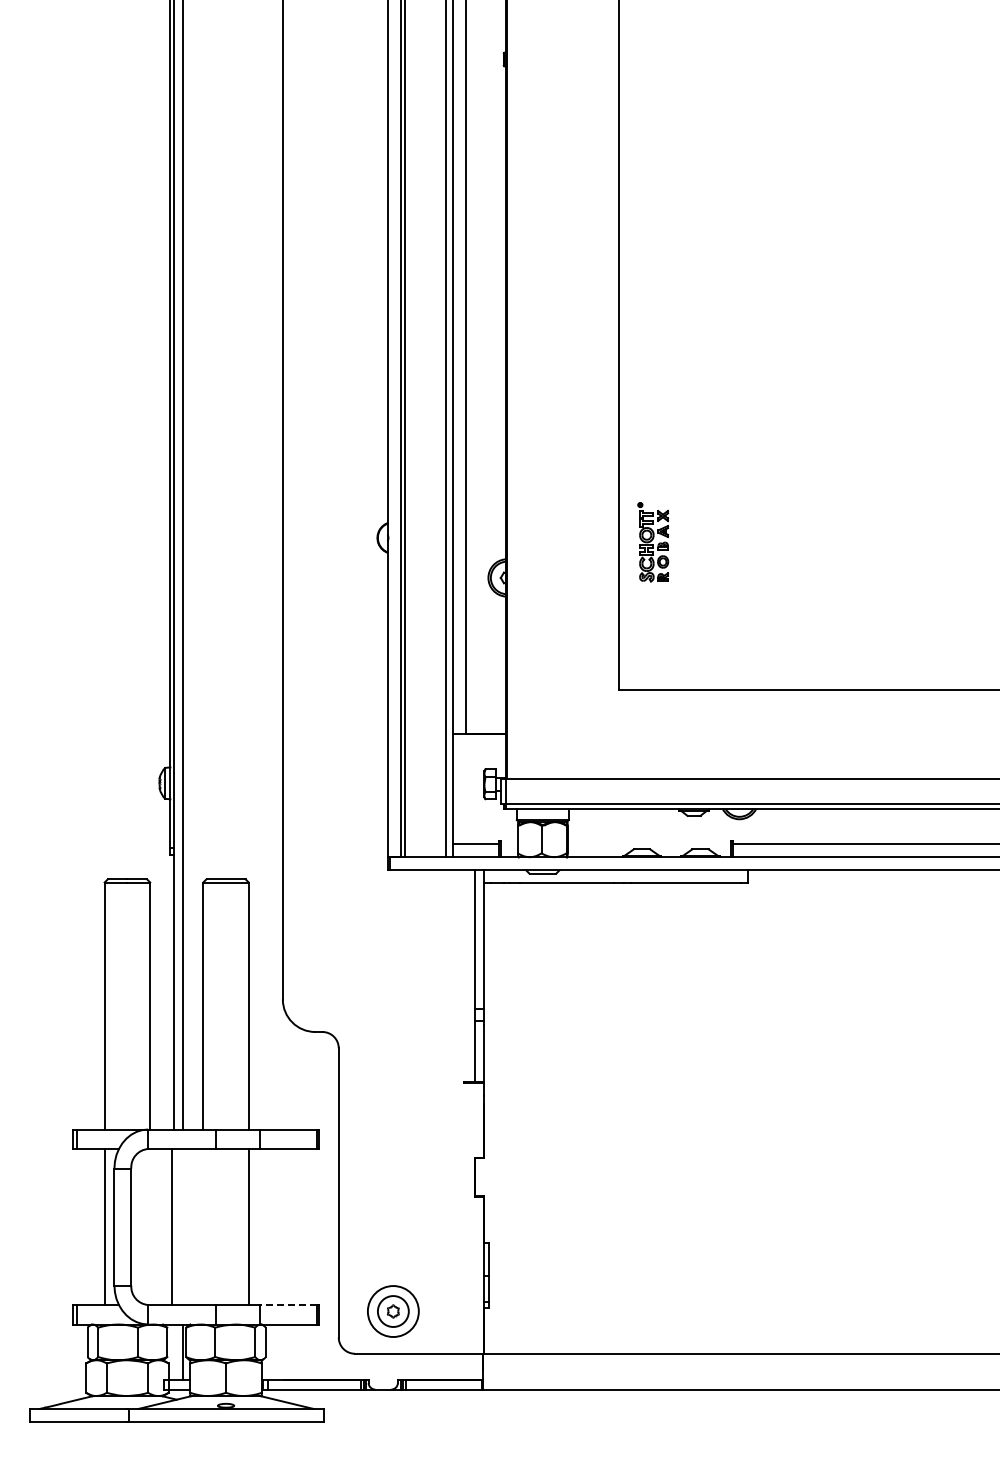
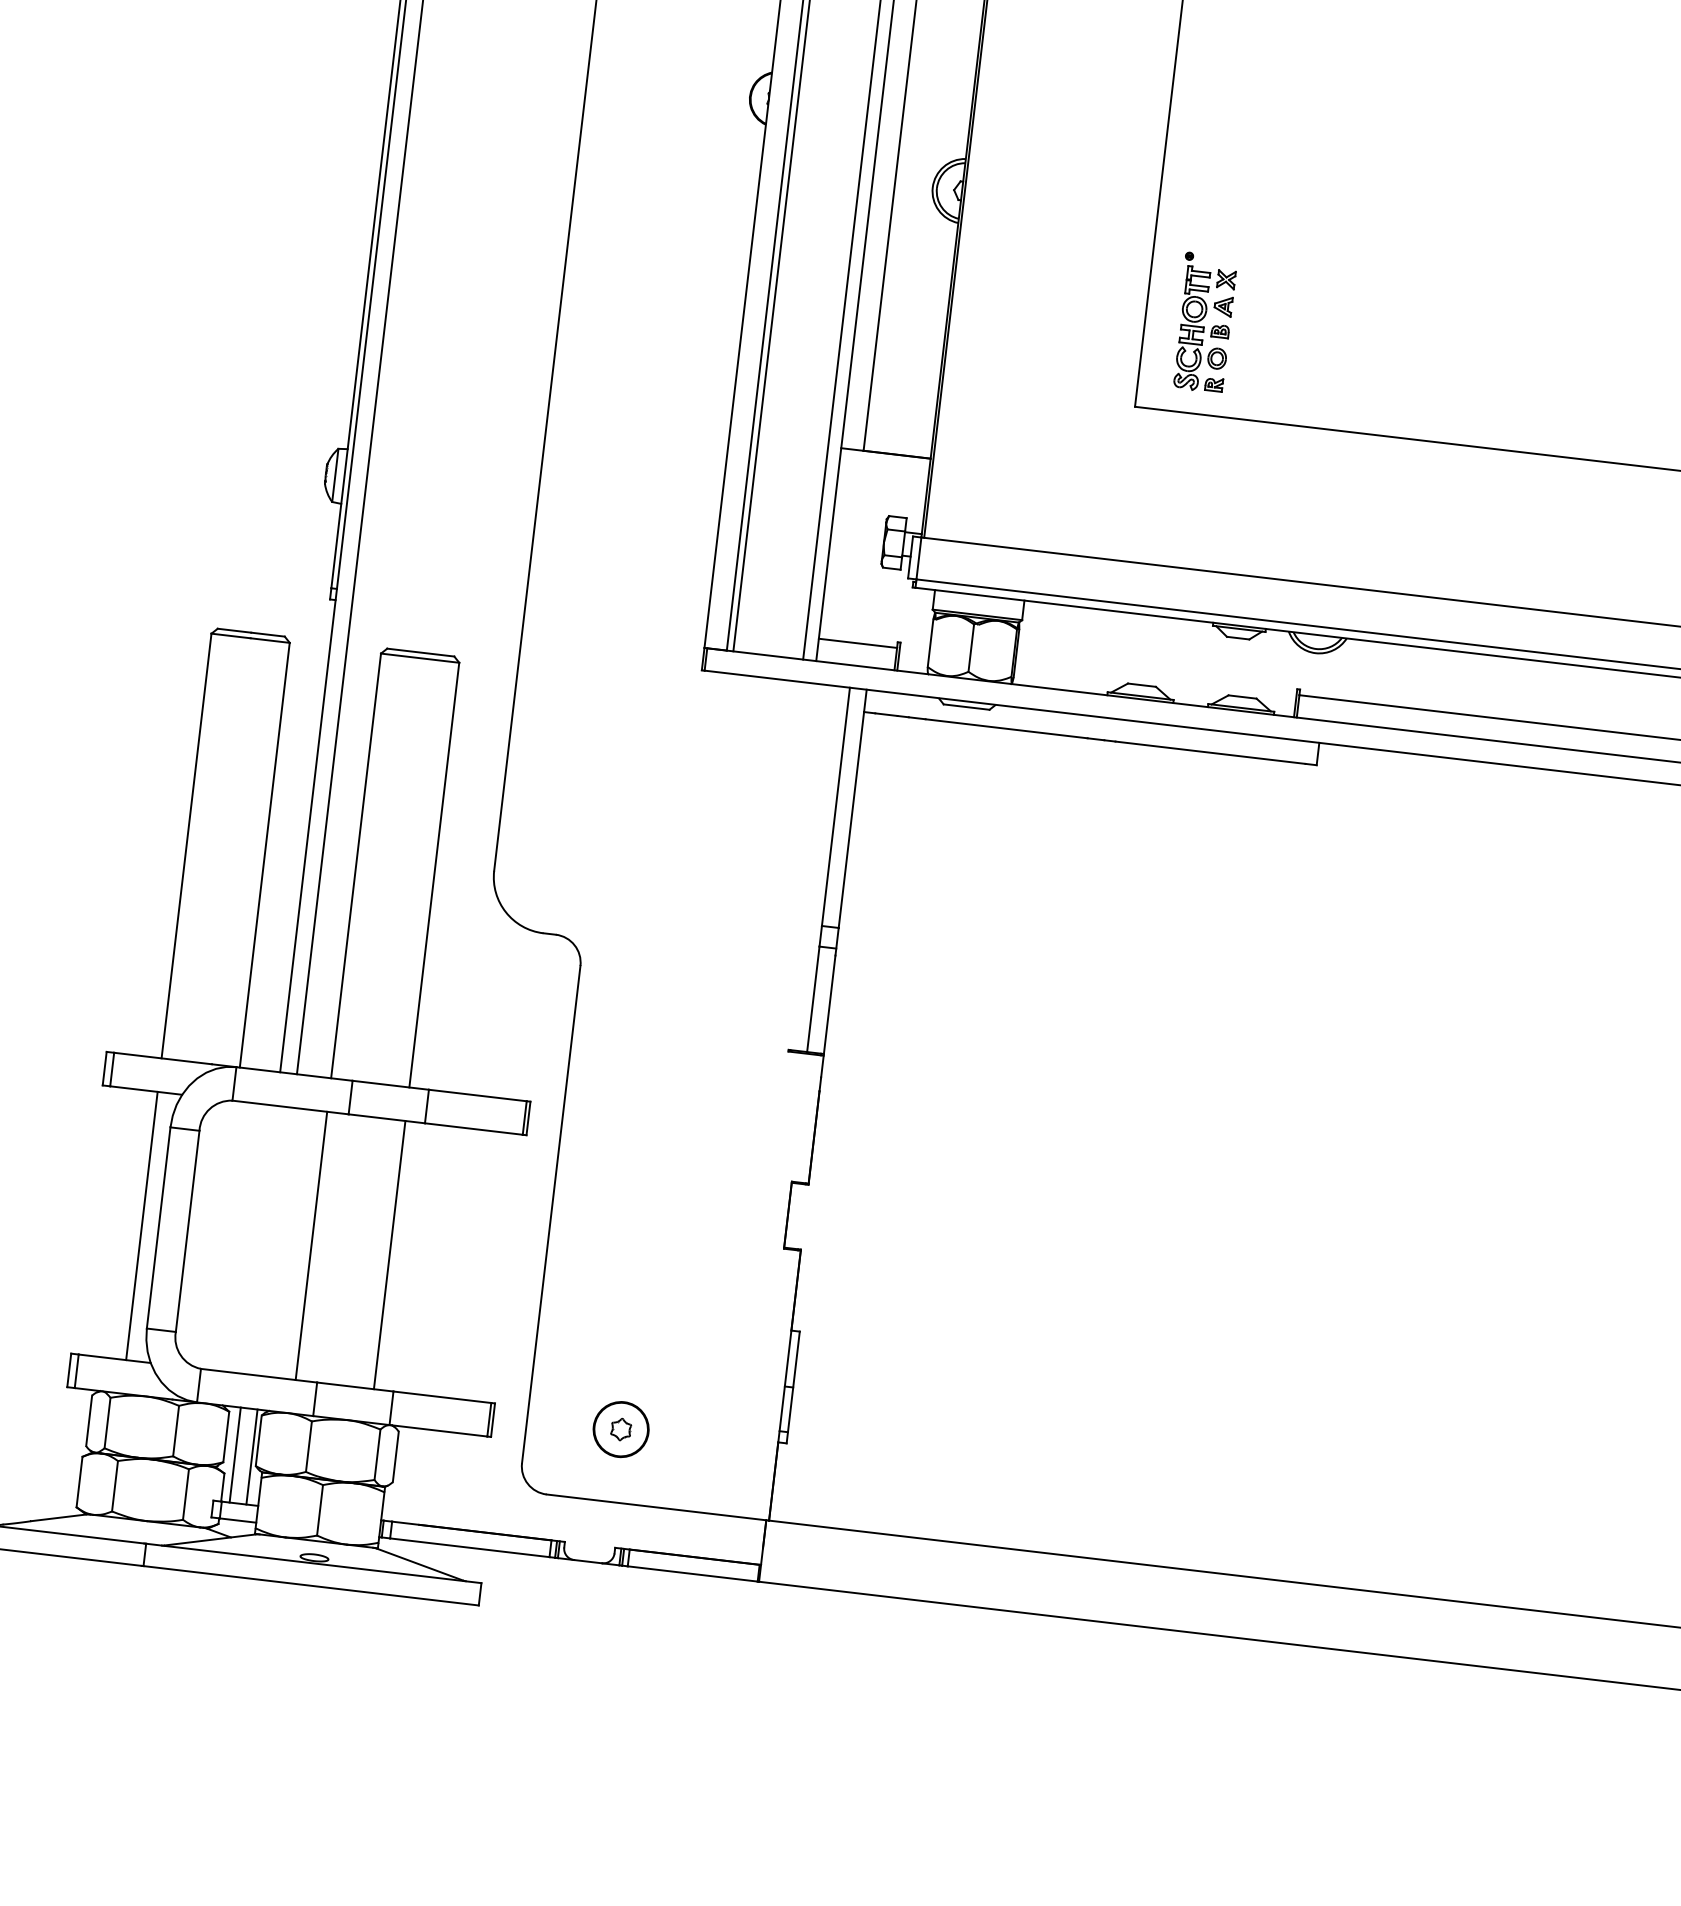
part: (653, 542) -> (1204, 323), moved
line: (172, 1227) -> (311, 1246), moved
line: (288, 1305) -> (442, 1398), dashed -> solid
circle: (393, 1311) -> (621, 1429), size x0.62
line: (173, 1351) -> (235, 1453), added

